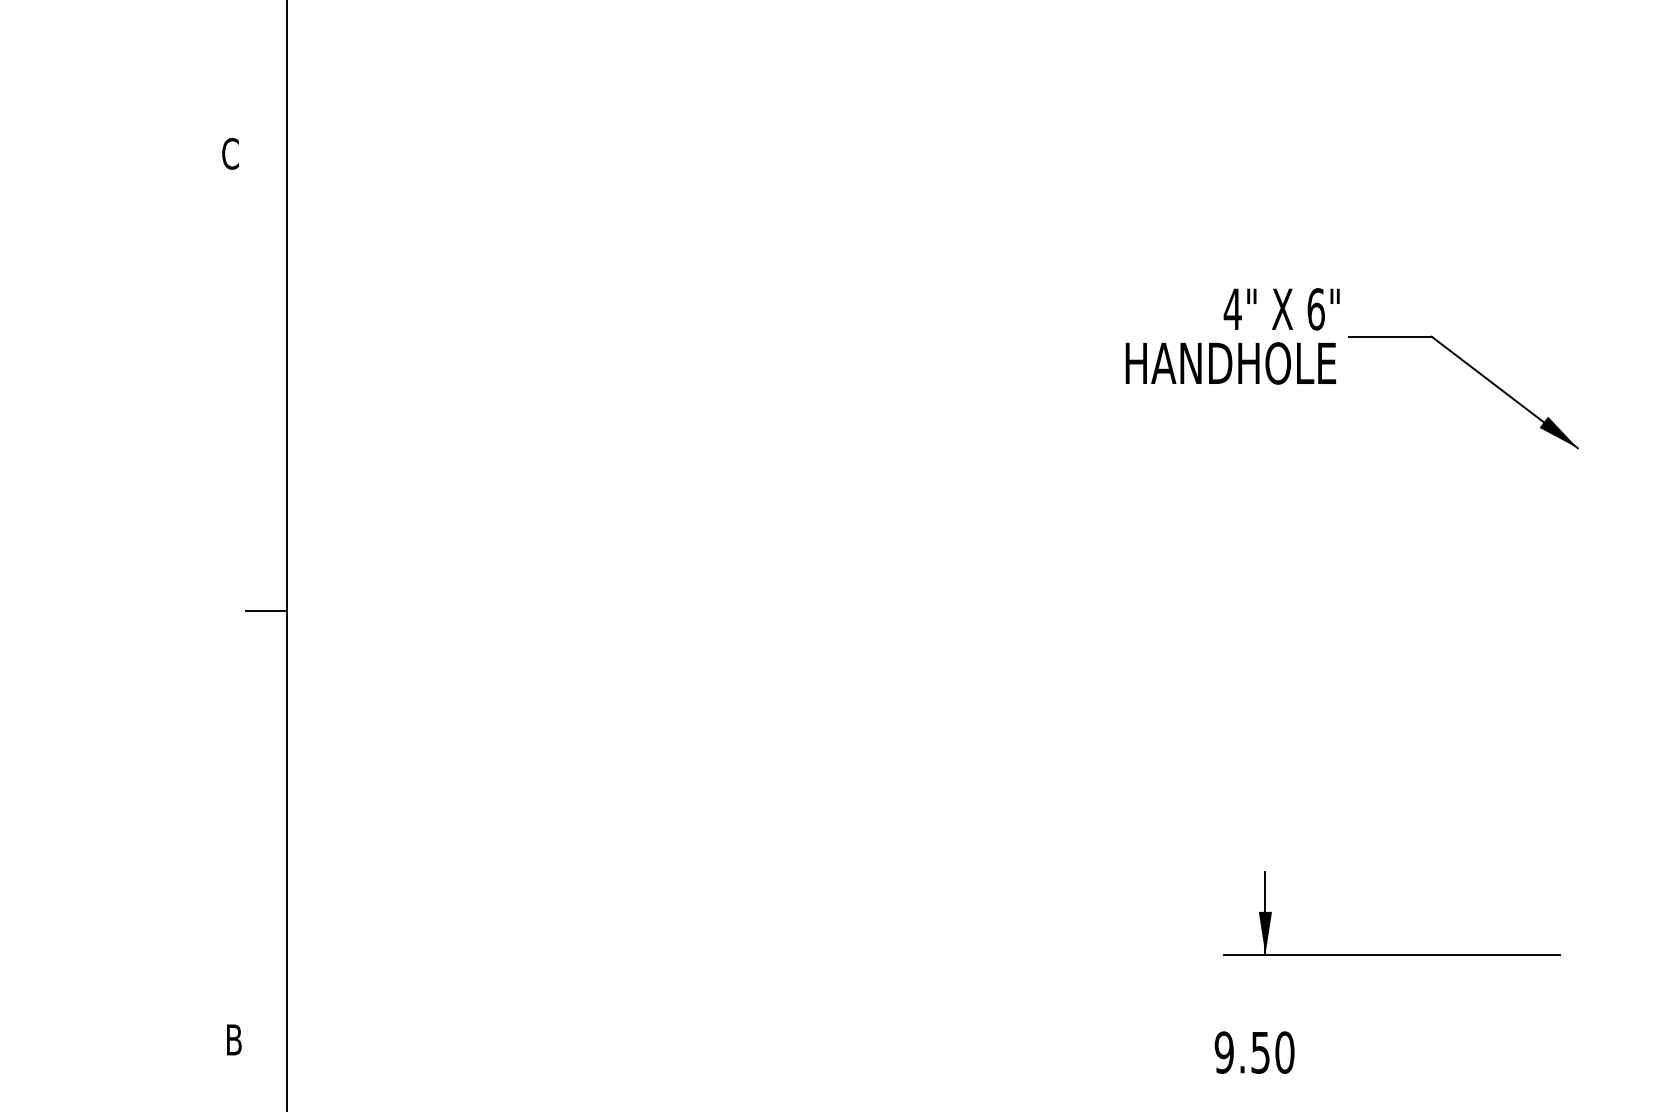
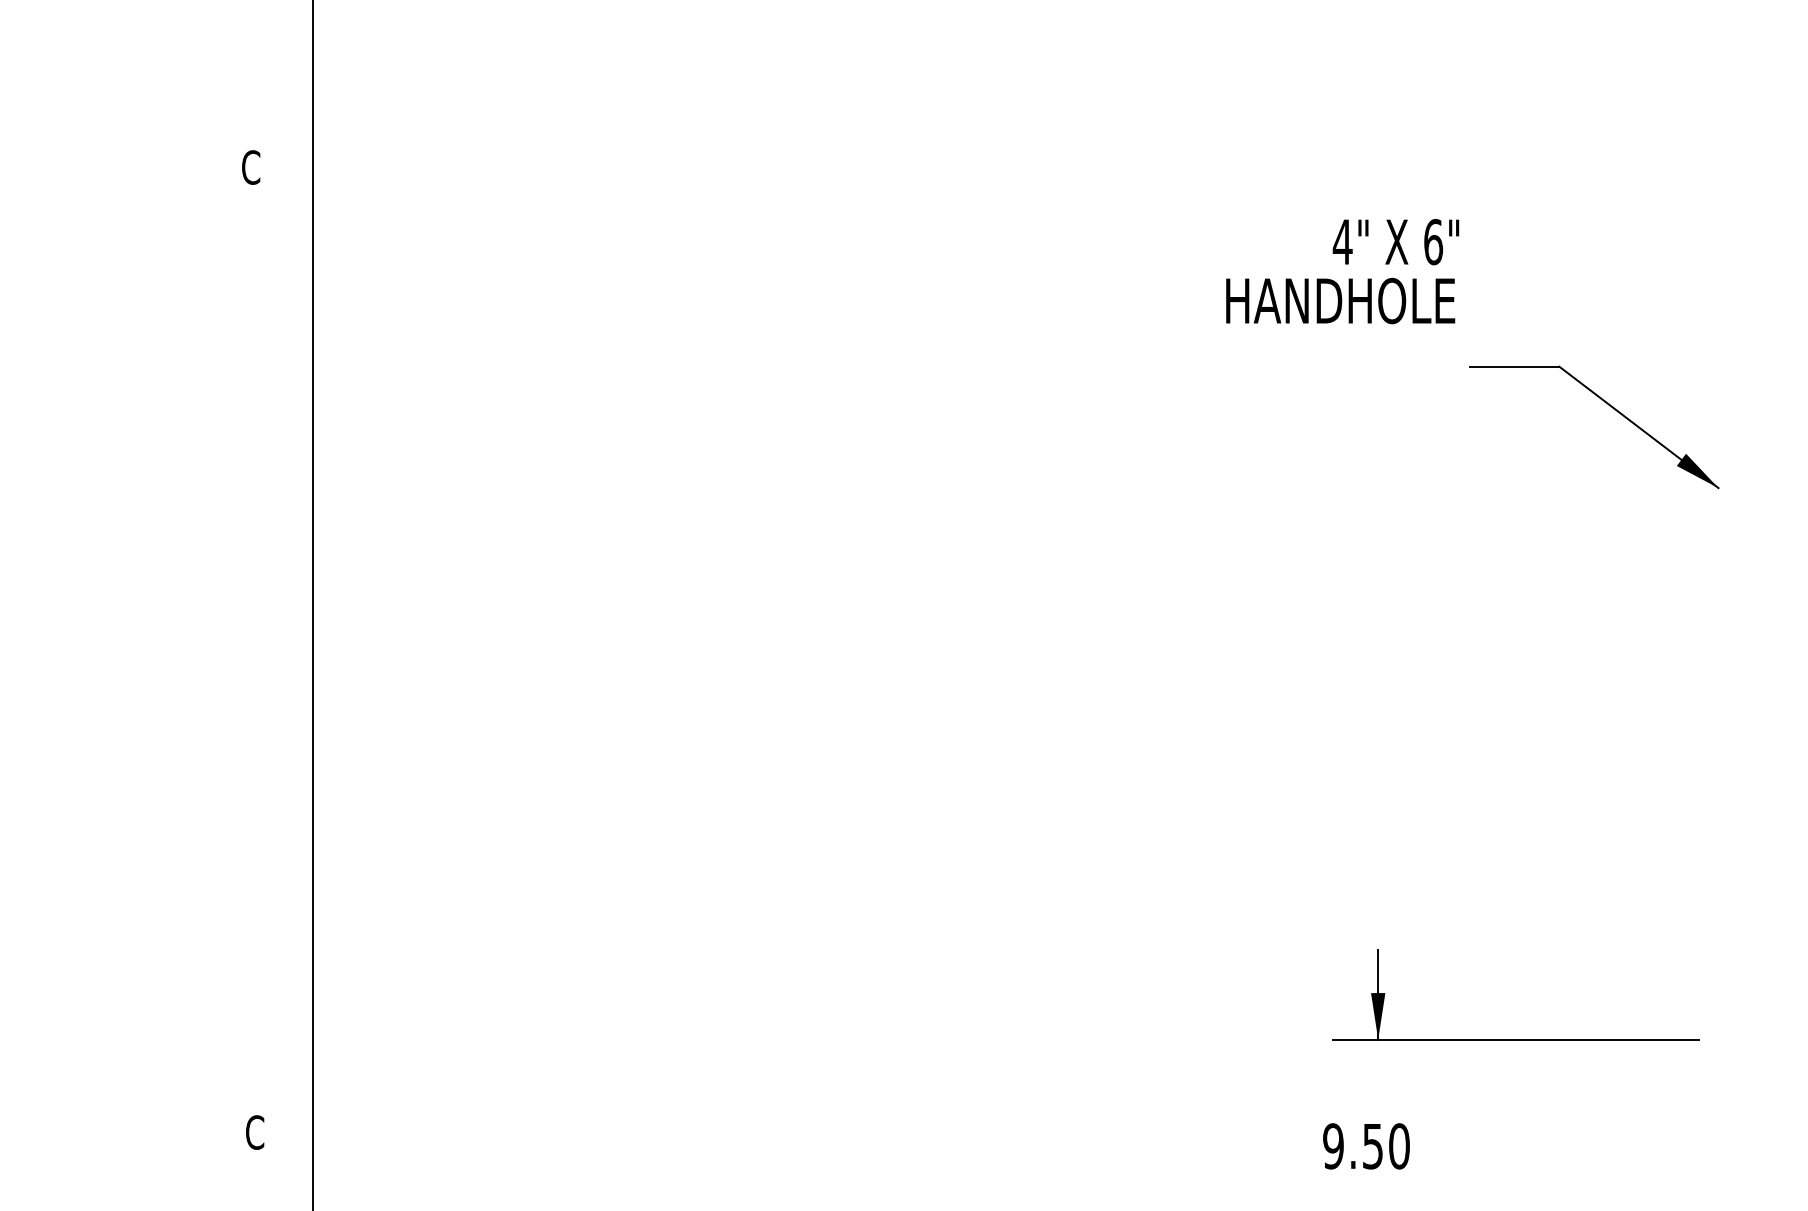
text: (1232, 336) -> (1342, 271), moved
line: (265, 611) -> (289, 665), removed
text: (233, 1039) -> (254, 1132), B -> C

